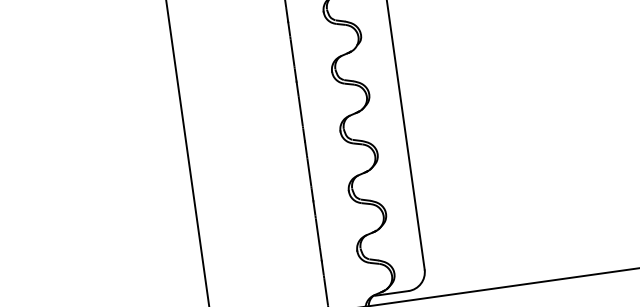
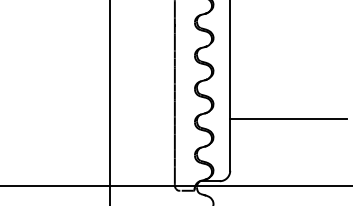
line: (516, 160) -> (288, 118), added

